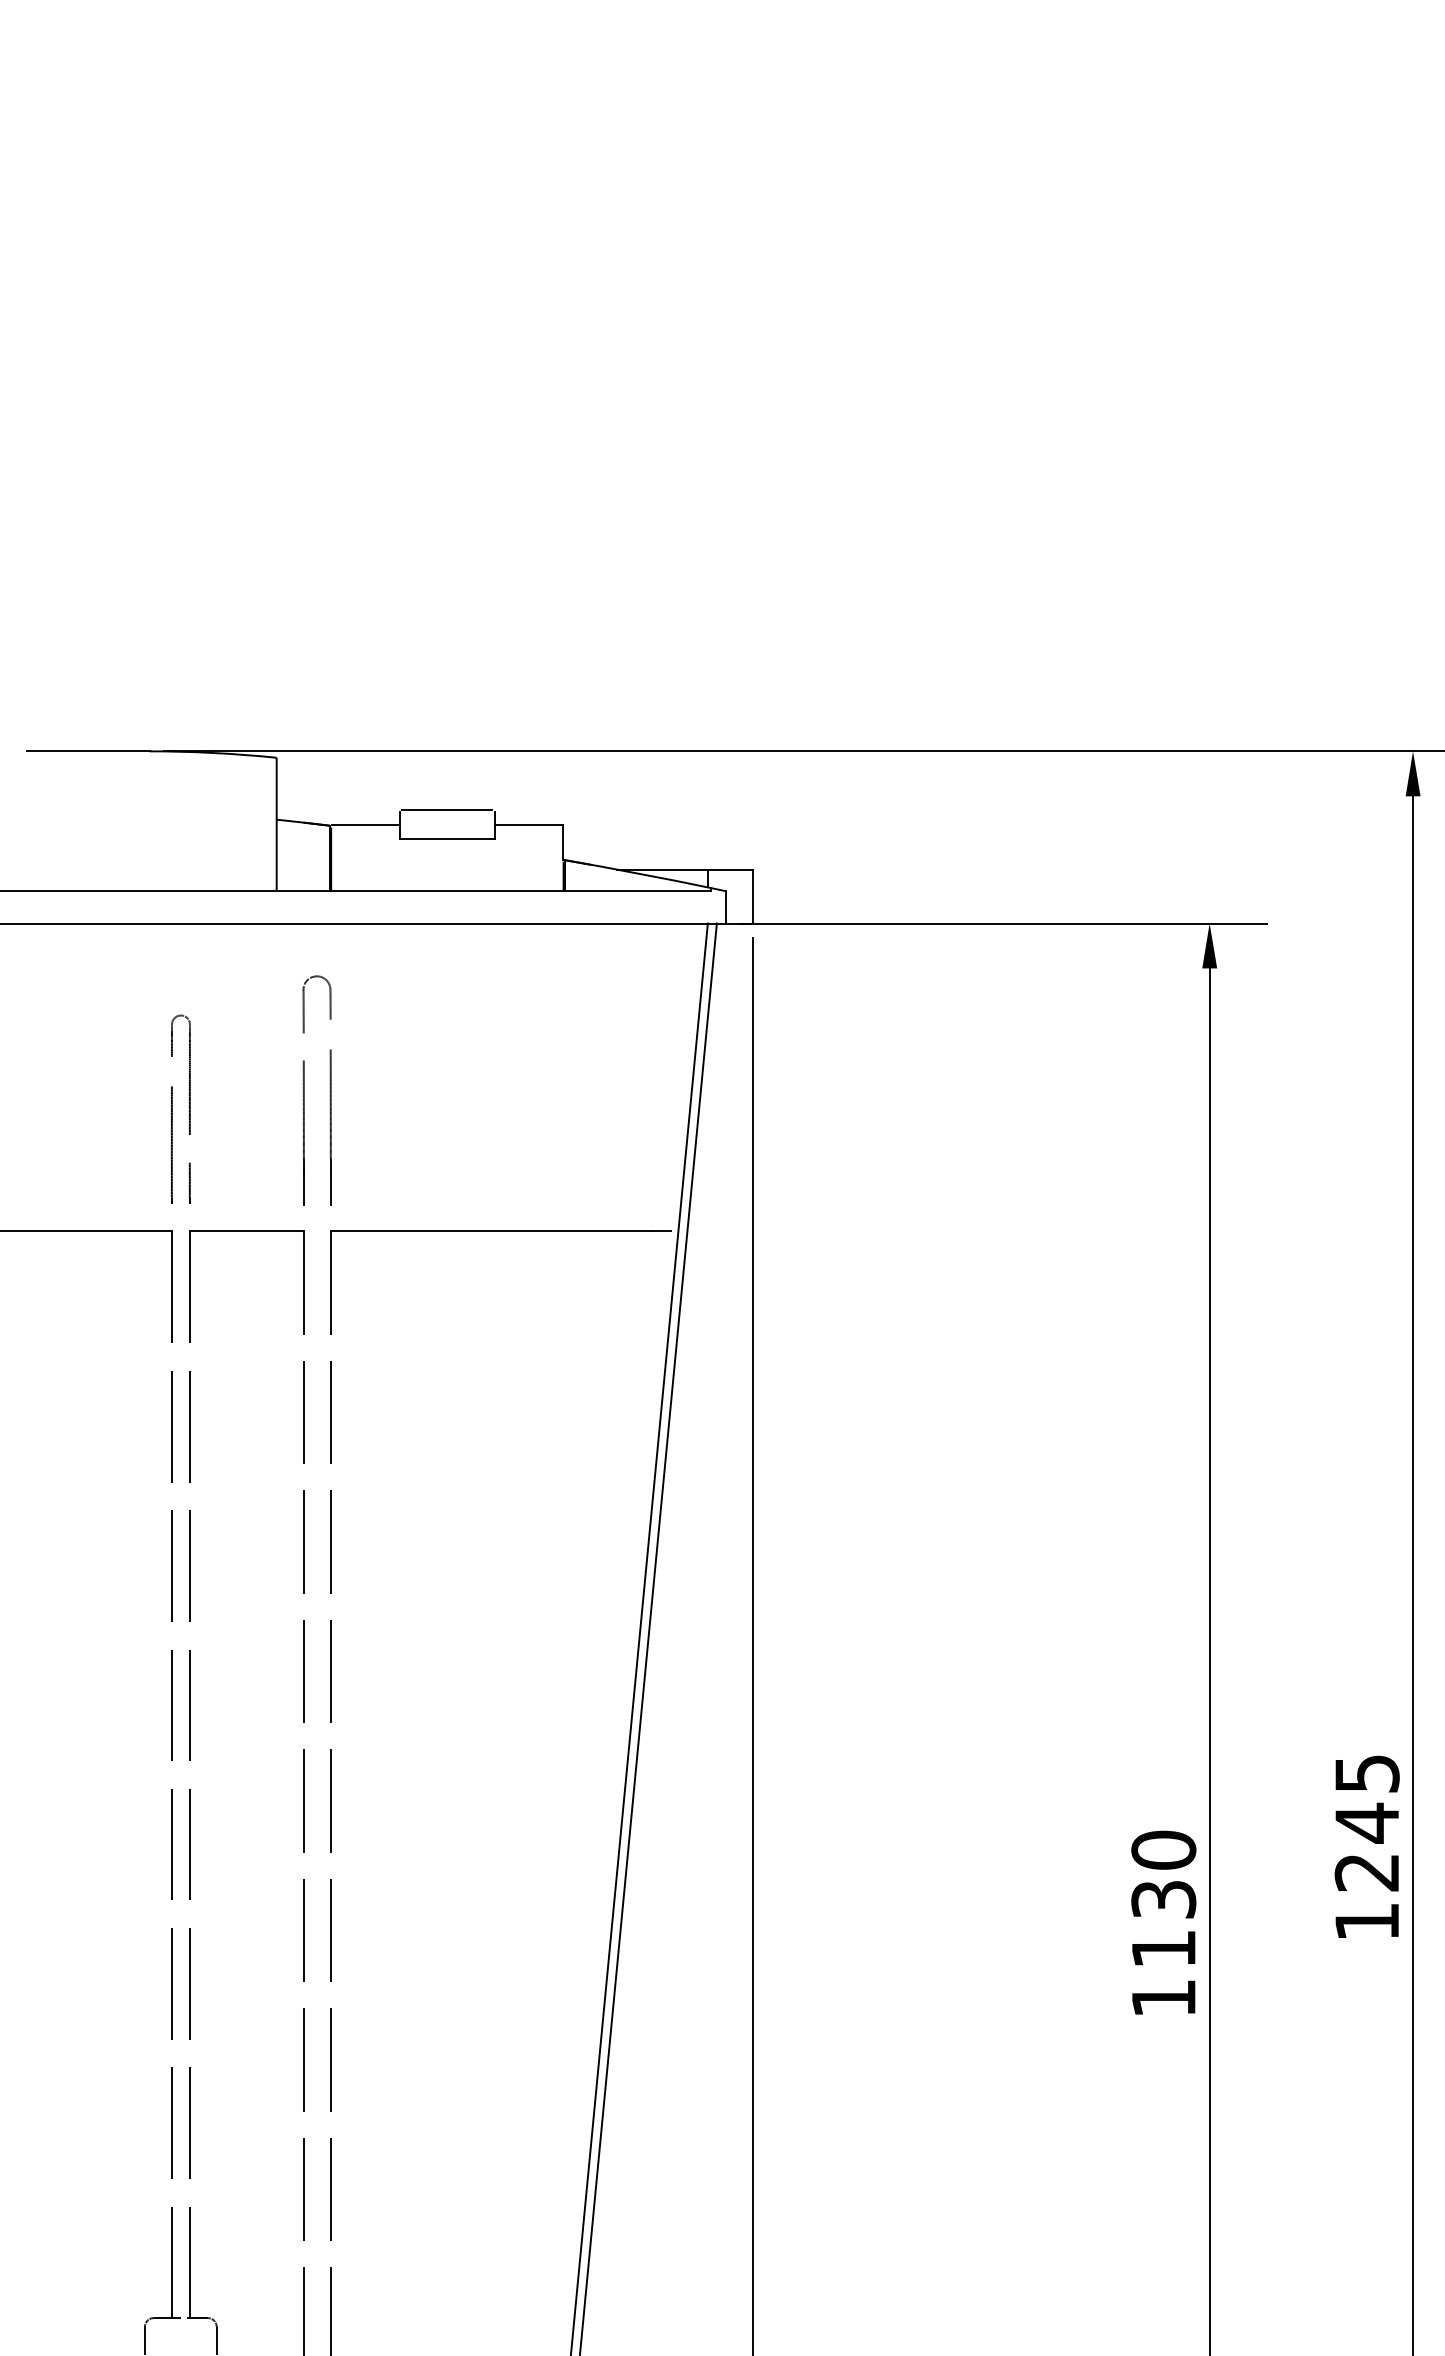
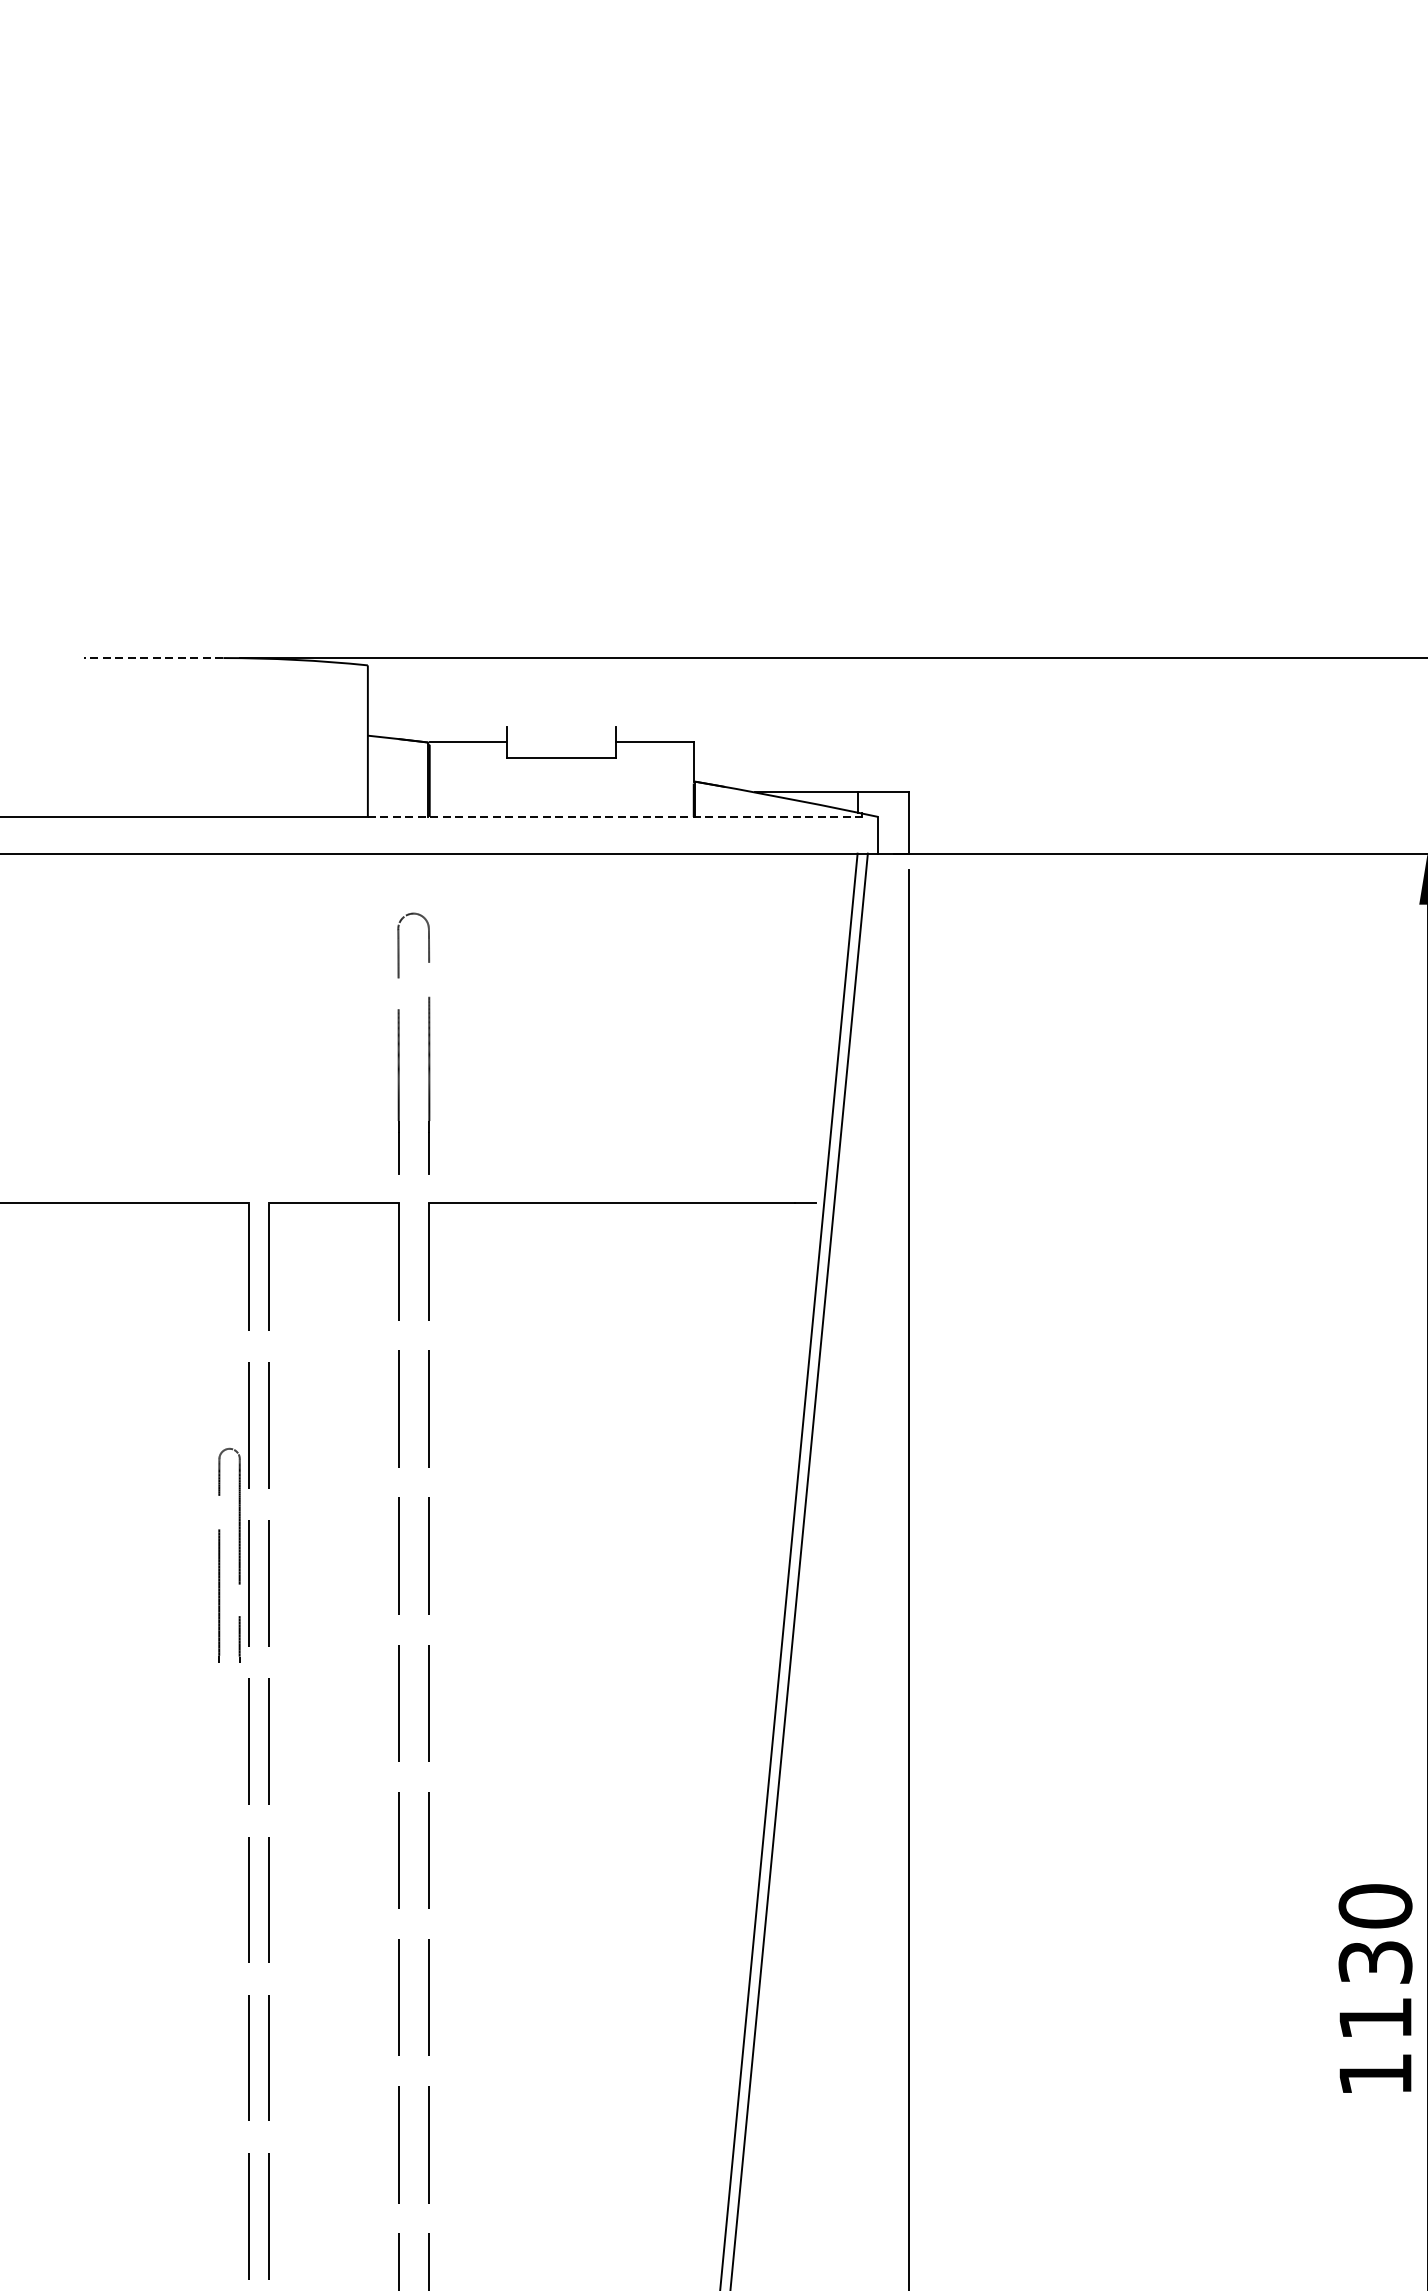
line: (87, 751) -> (152, 658), solid -> dashed
line: (447, 810) -> (561, 725), removed
line: (494, 891) -> (615, 817), solid -> dashed
part: (172, 1108) -> (219, 1554), moved

